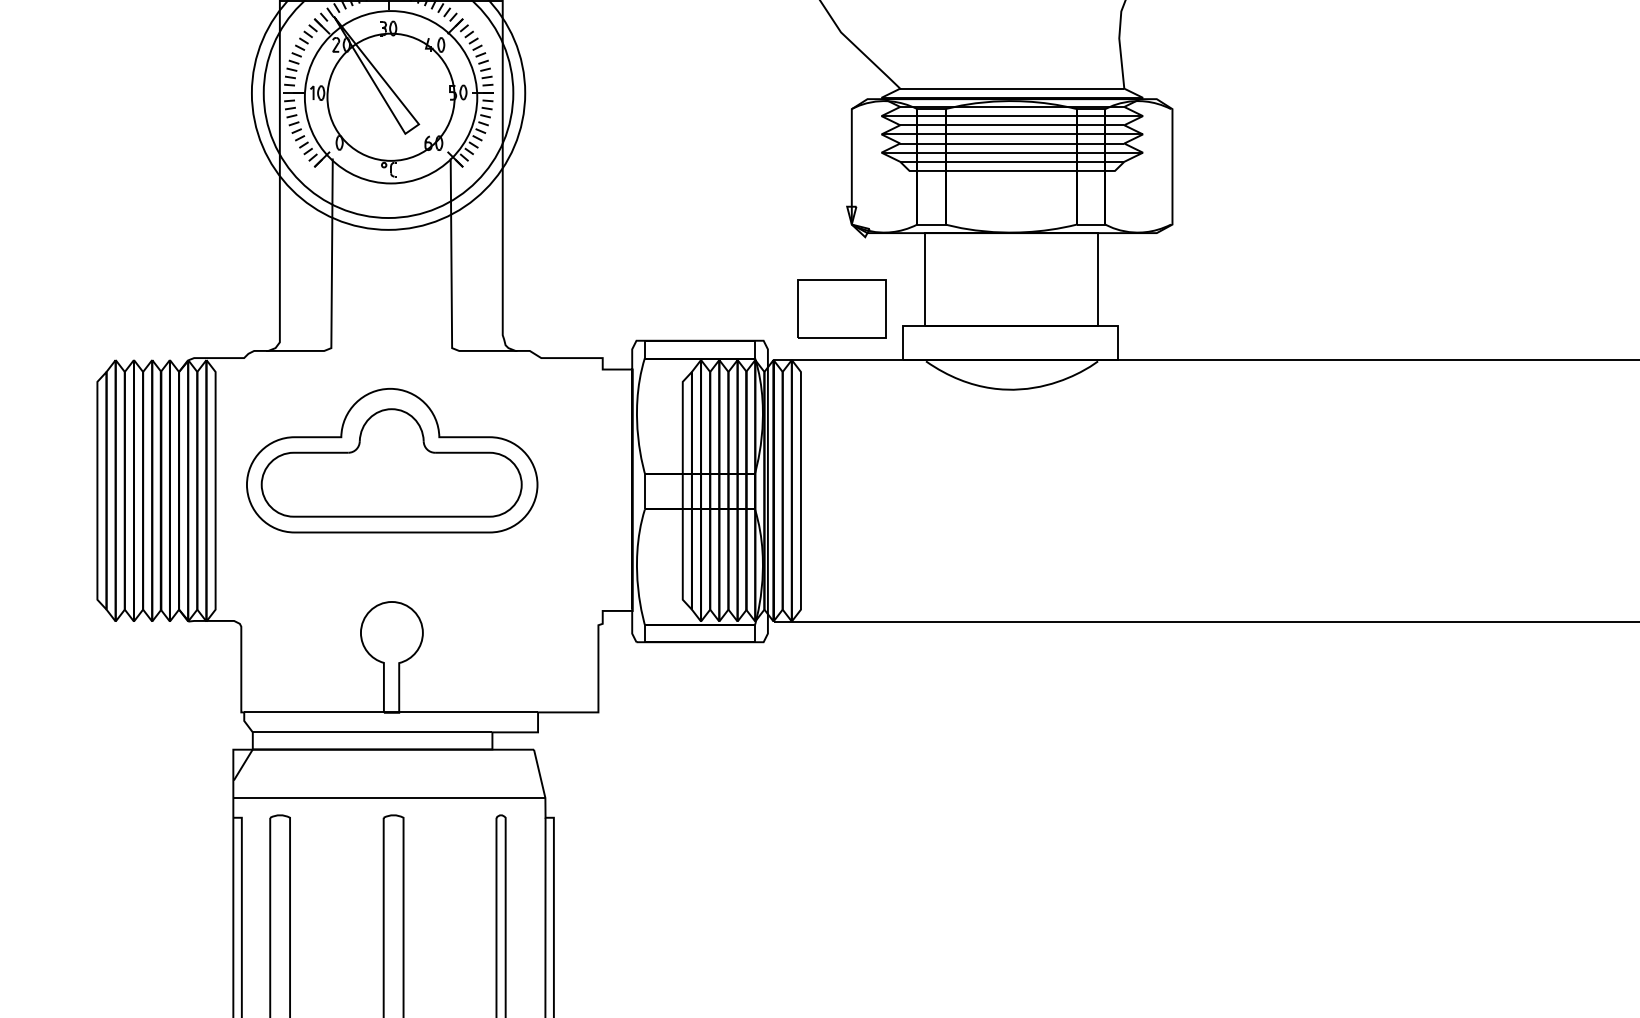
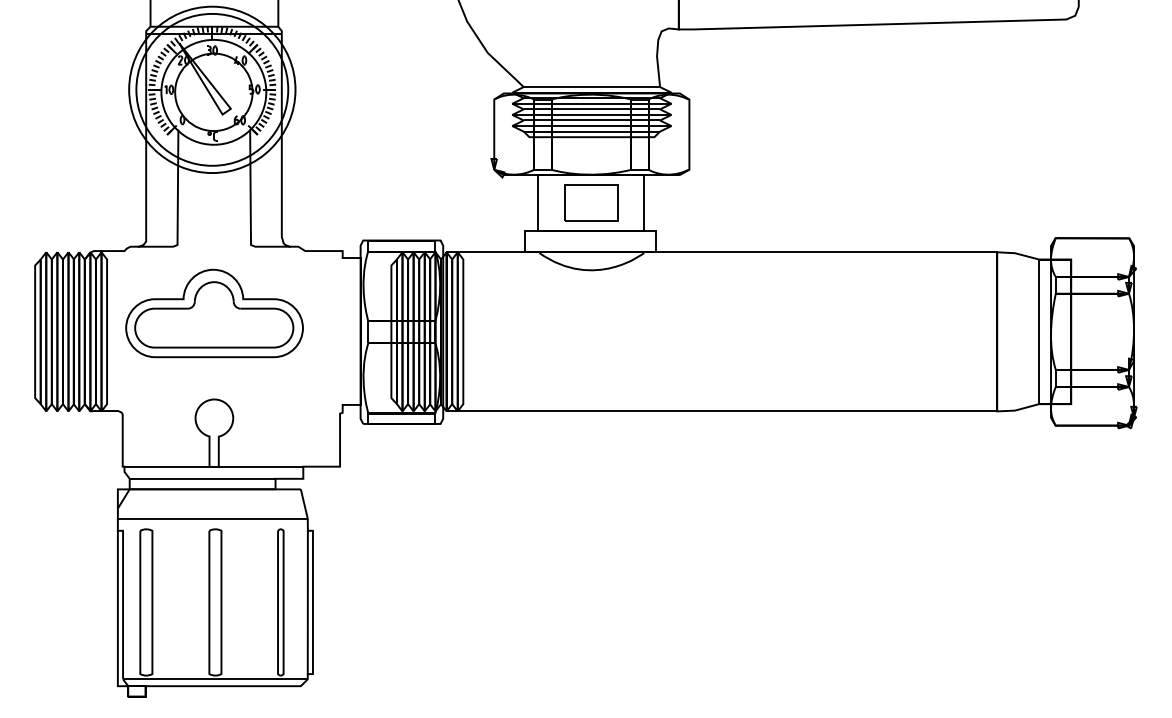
part: (842, 307) -> (591, 202), moved

